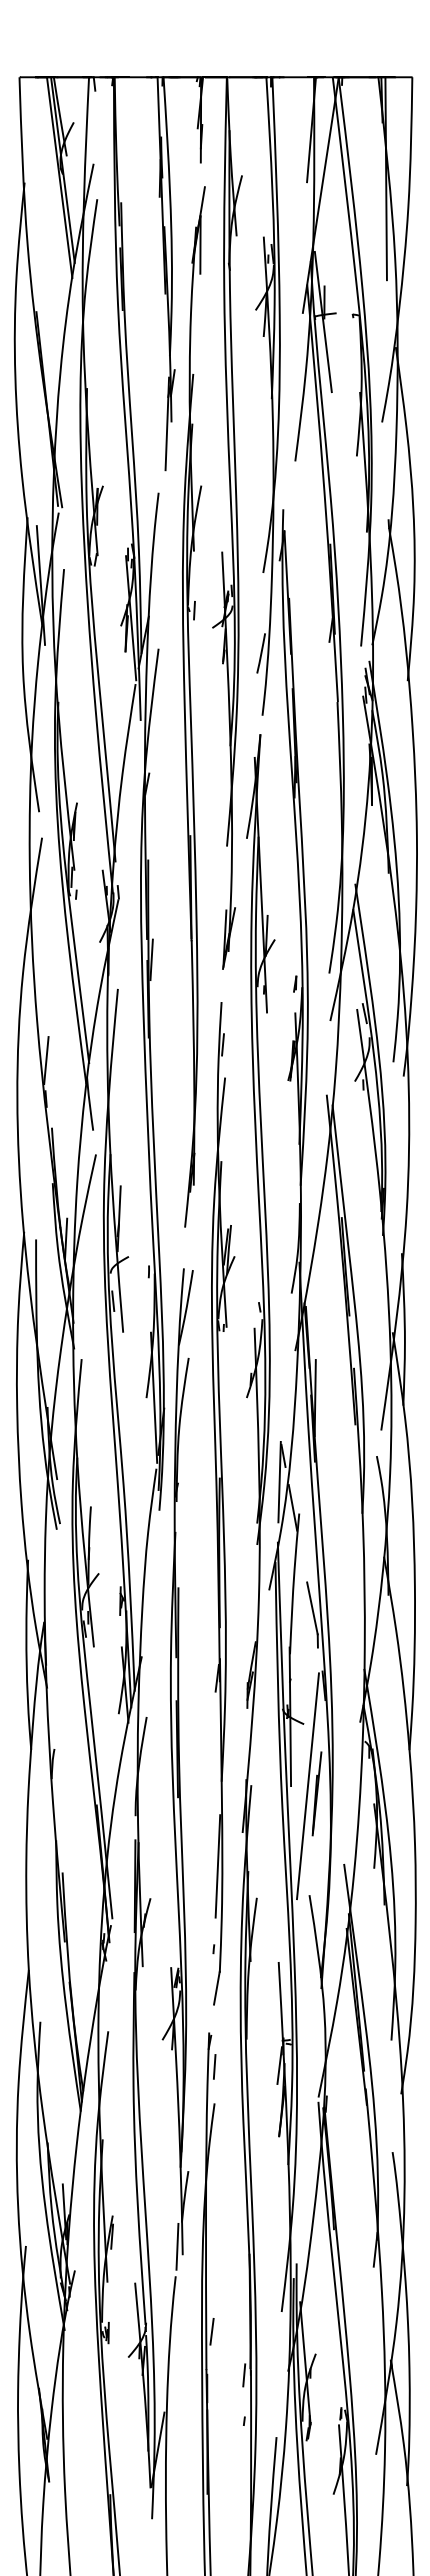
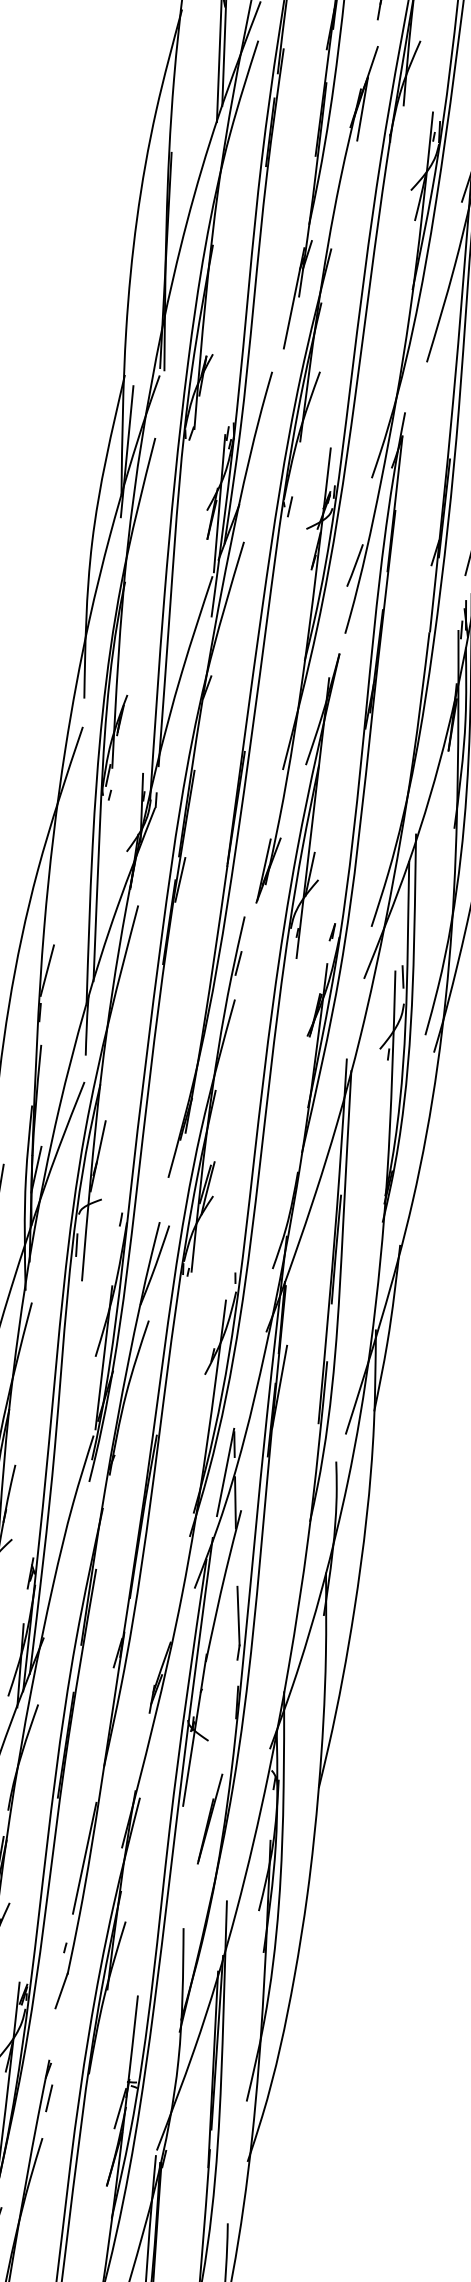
part: (223, 1503) -> (156, 1463), moved
line: (307, 1786) -> (201, 1809), removed

